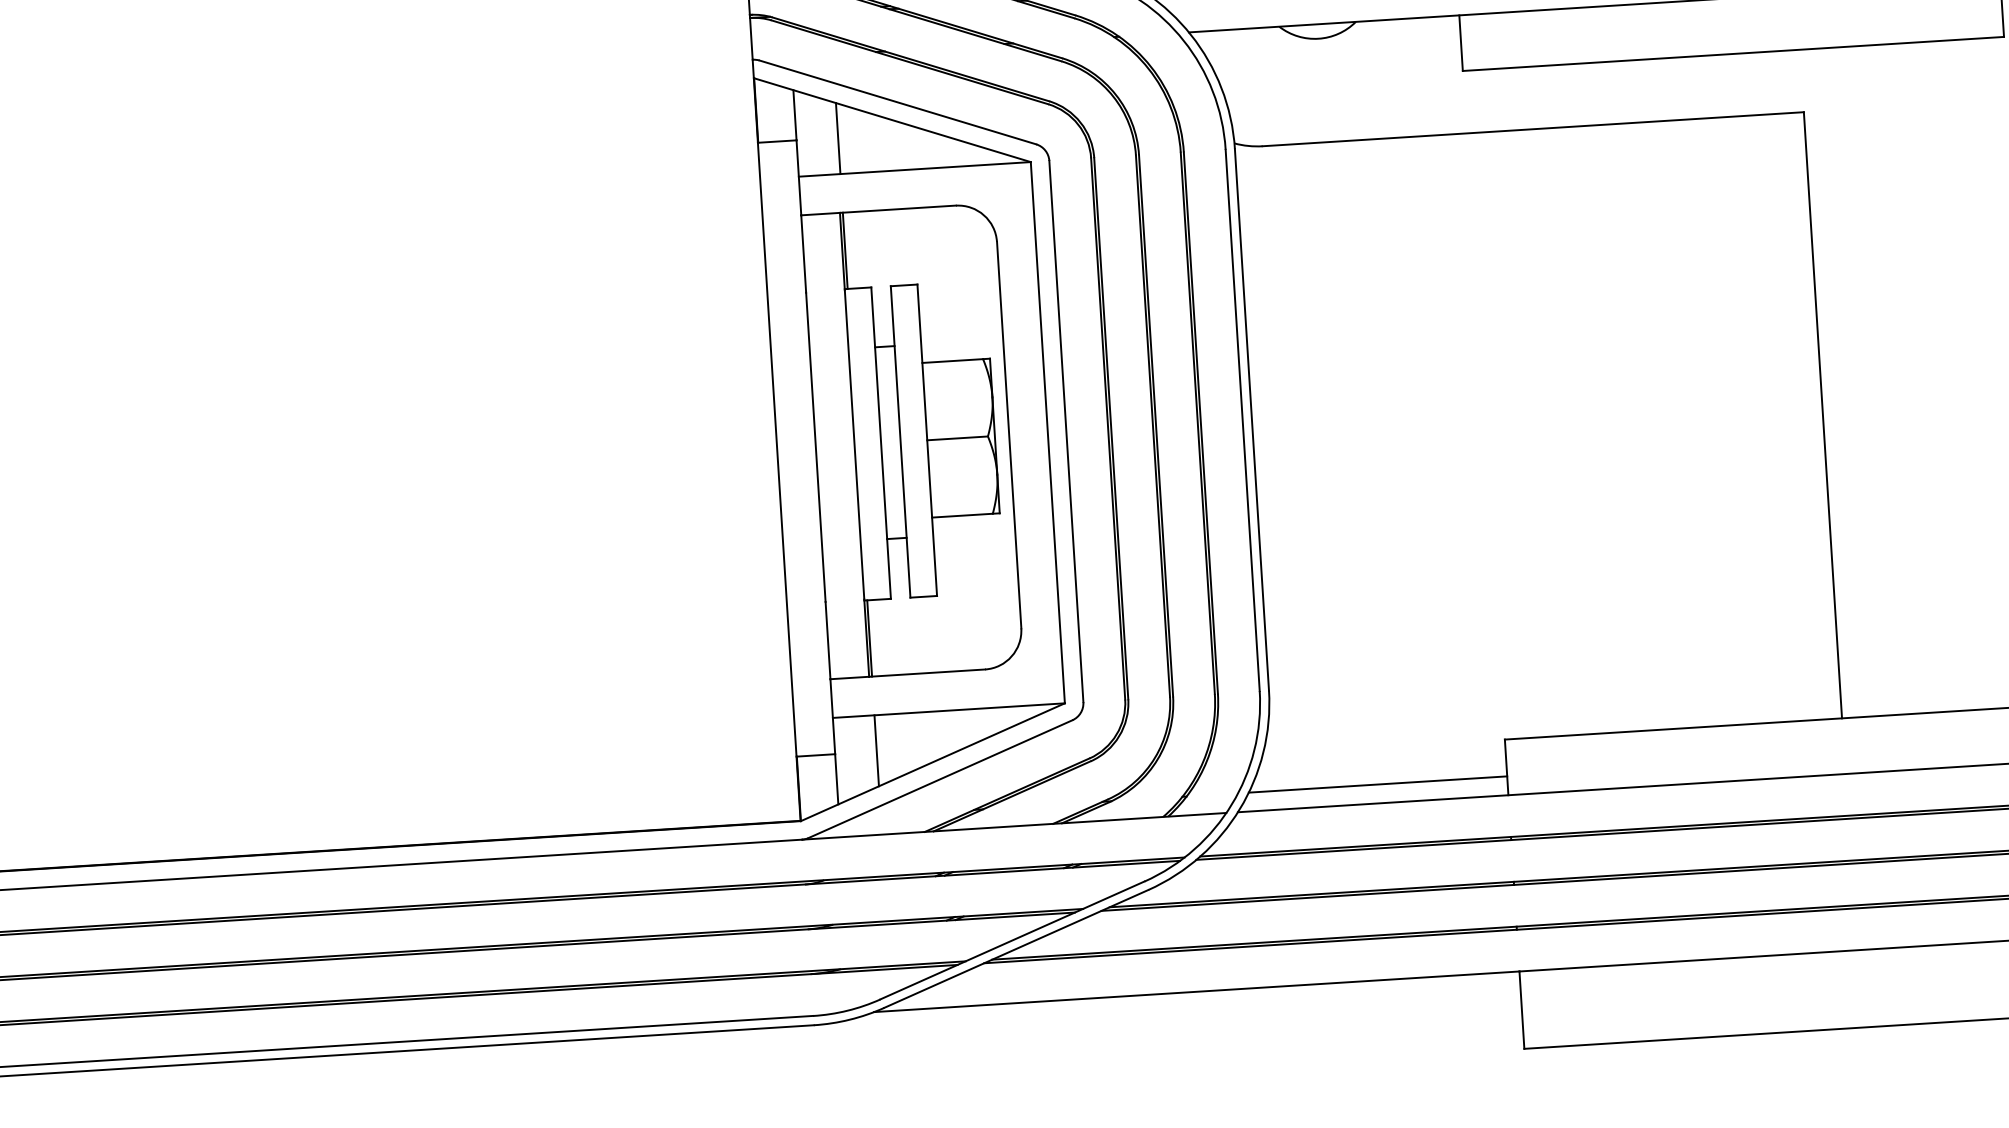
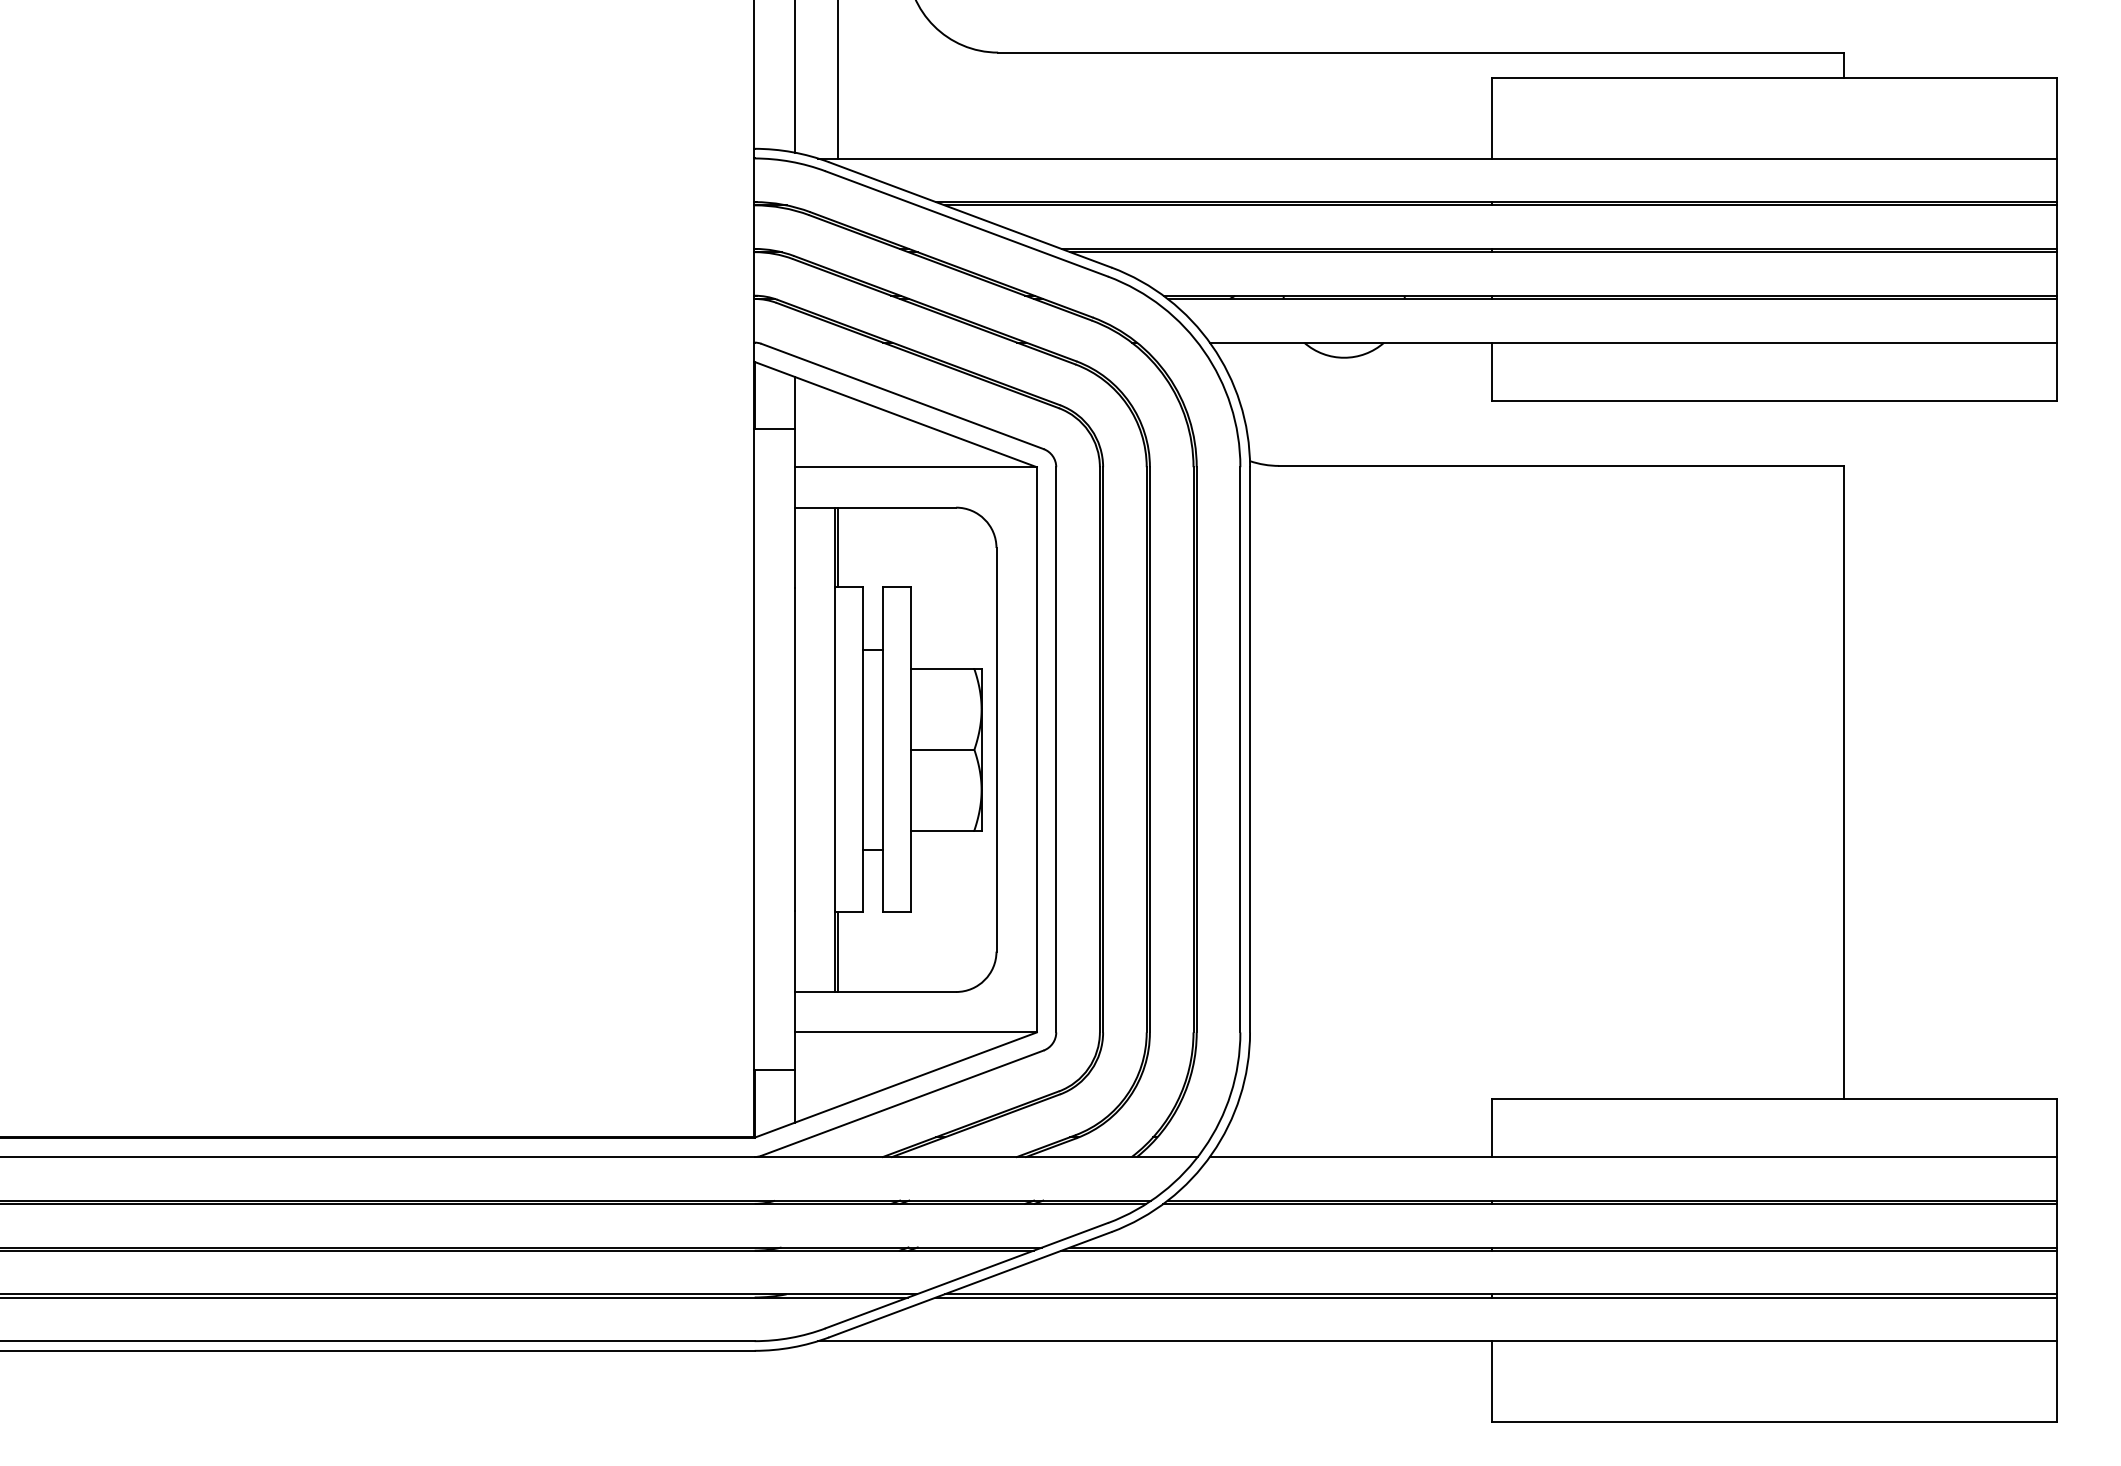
line: (838, 138) -> (838, 430), removed
line: (877, 750) -> (838, 1069), removed
line: (1378, 784) -> (1357, 1137), removed

